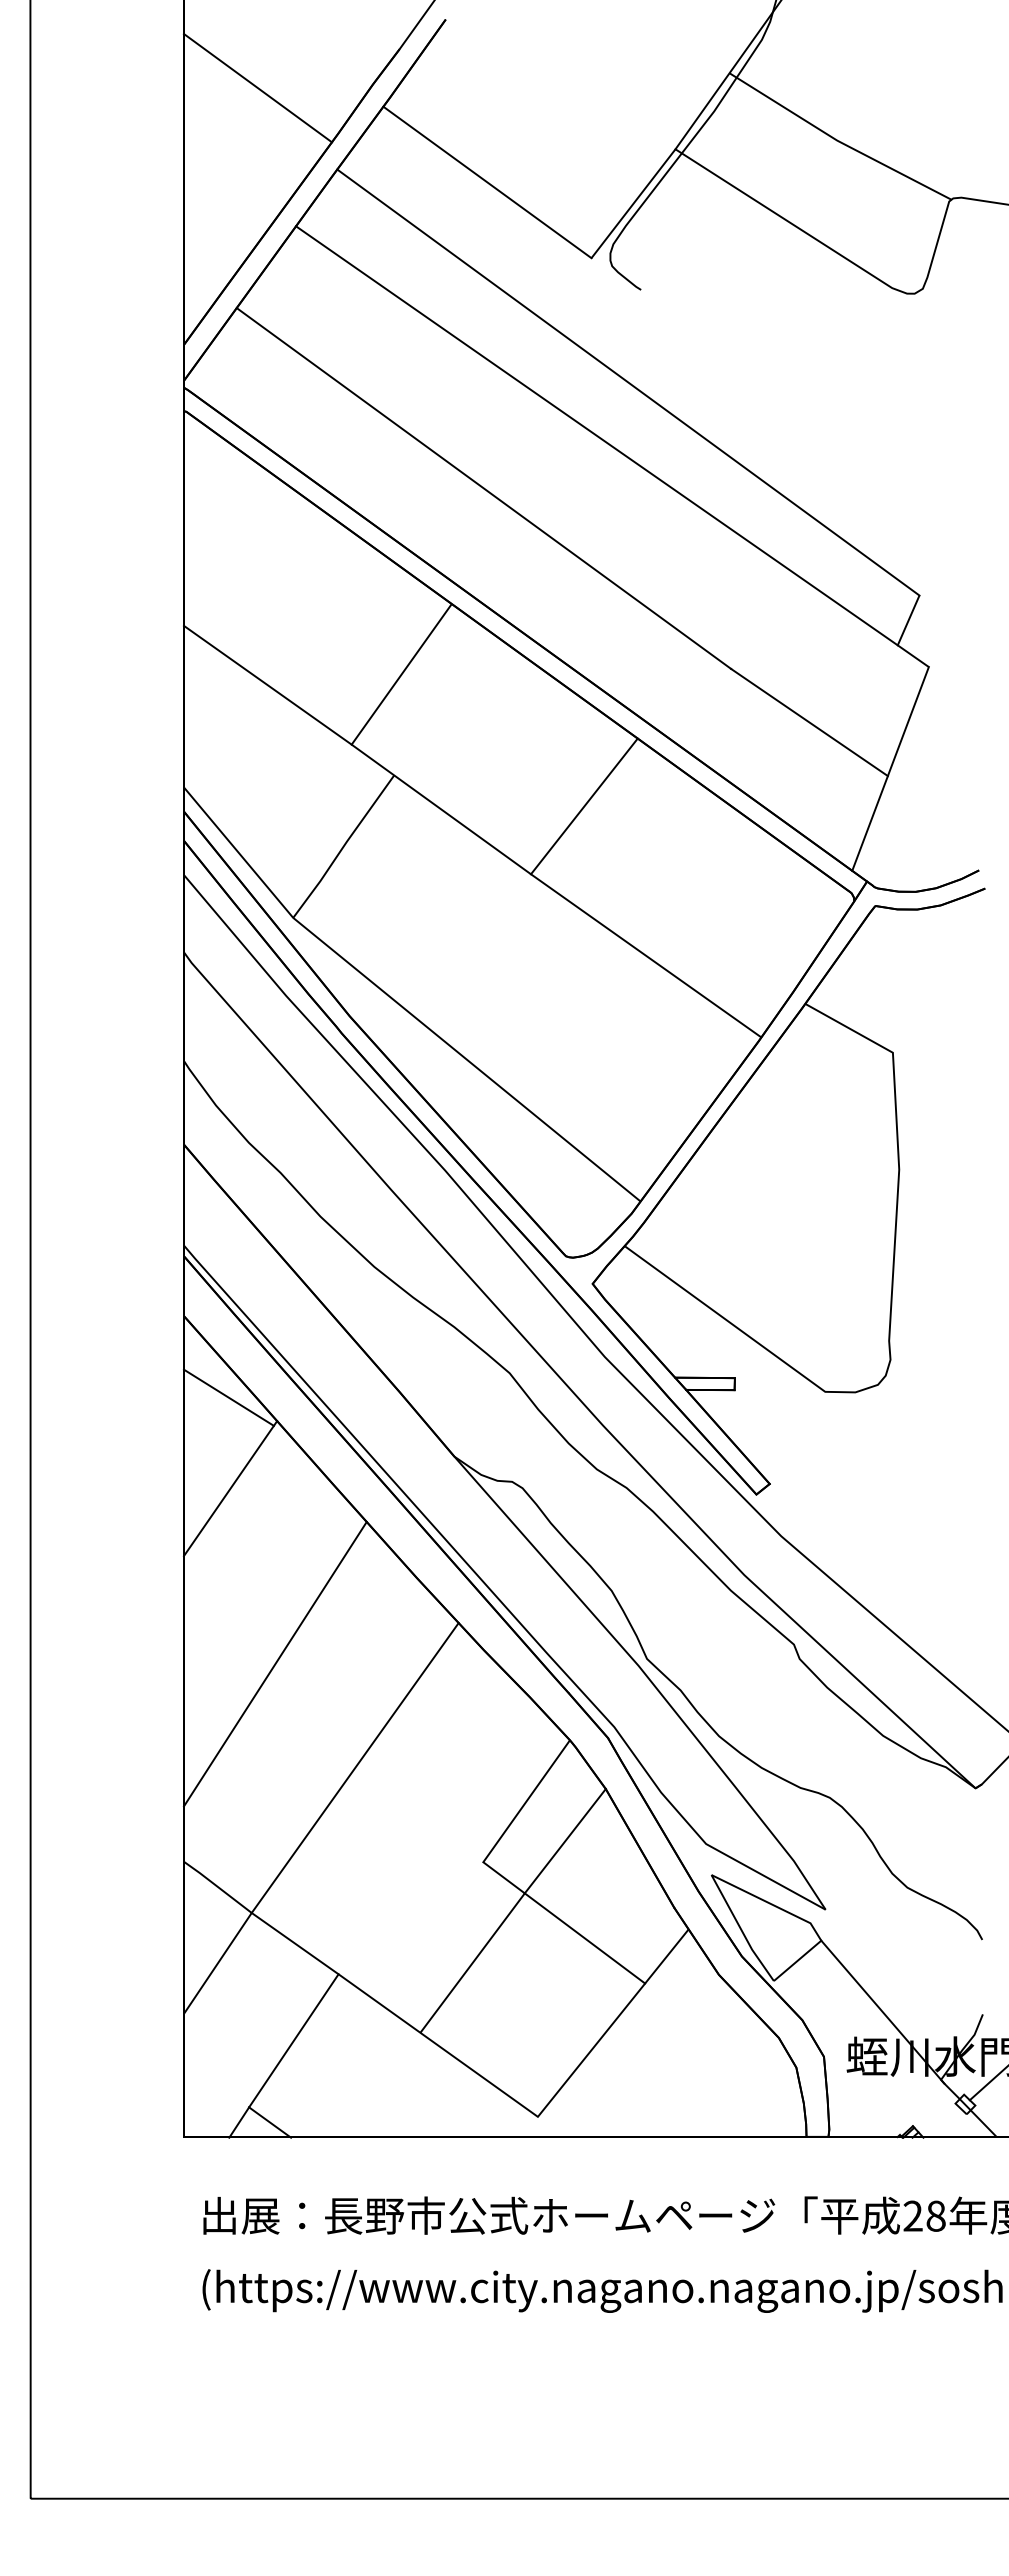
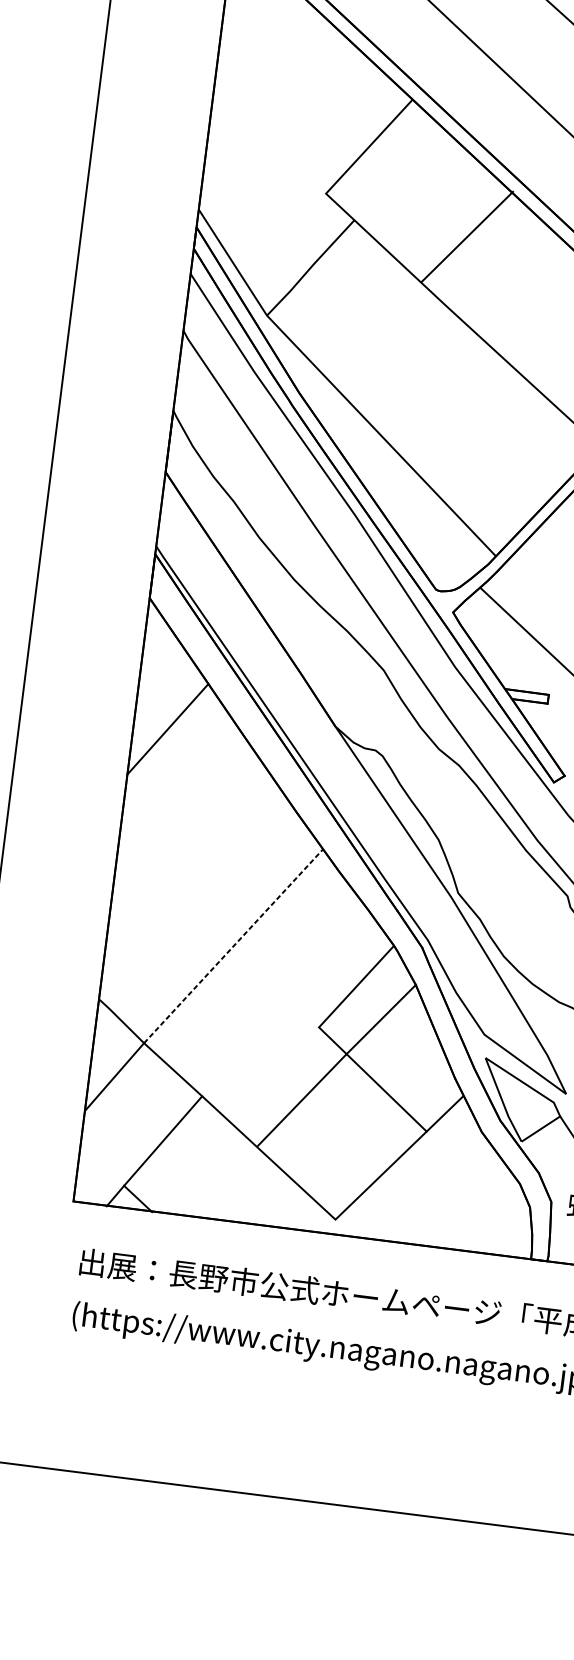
line: (267, 684) -> (269, 141), removed
line: (583, 806) -> (466, 236), moved
line: (228, 1397) -> (174, 662), removed
line: (274, 1663) -> (183, 861), removed
line: (355, 1767) -> (233, 945), solid -> dashed

